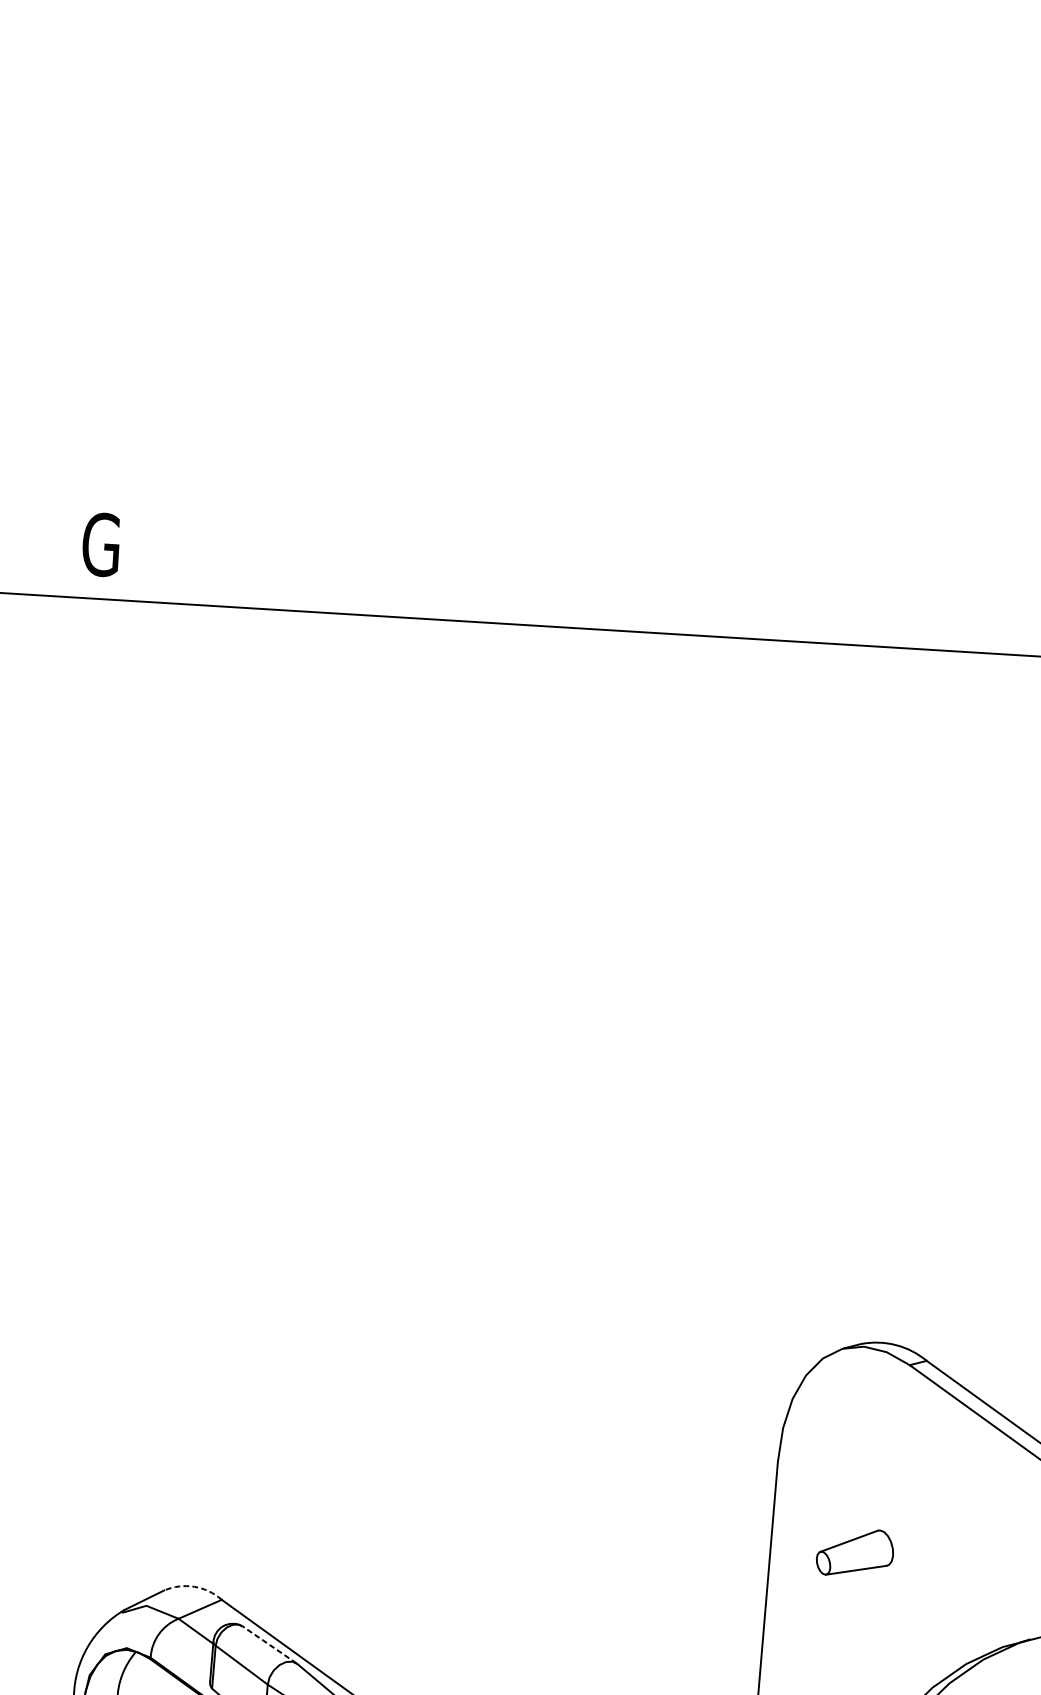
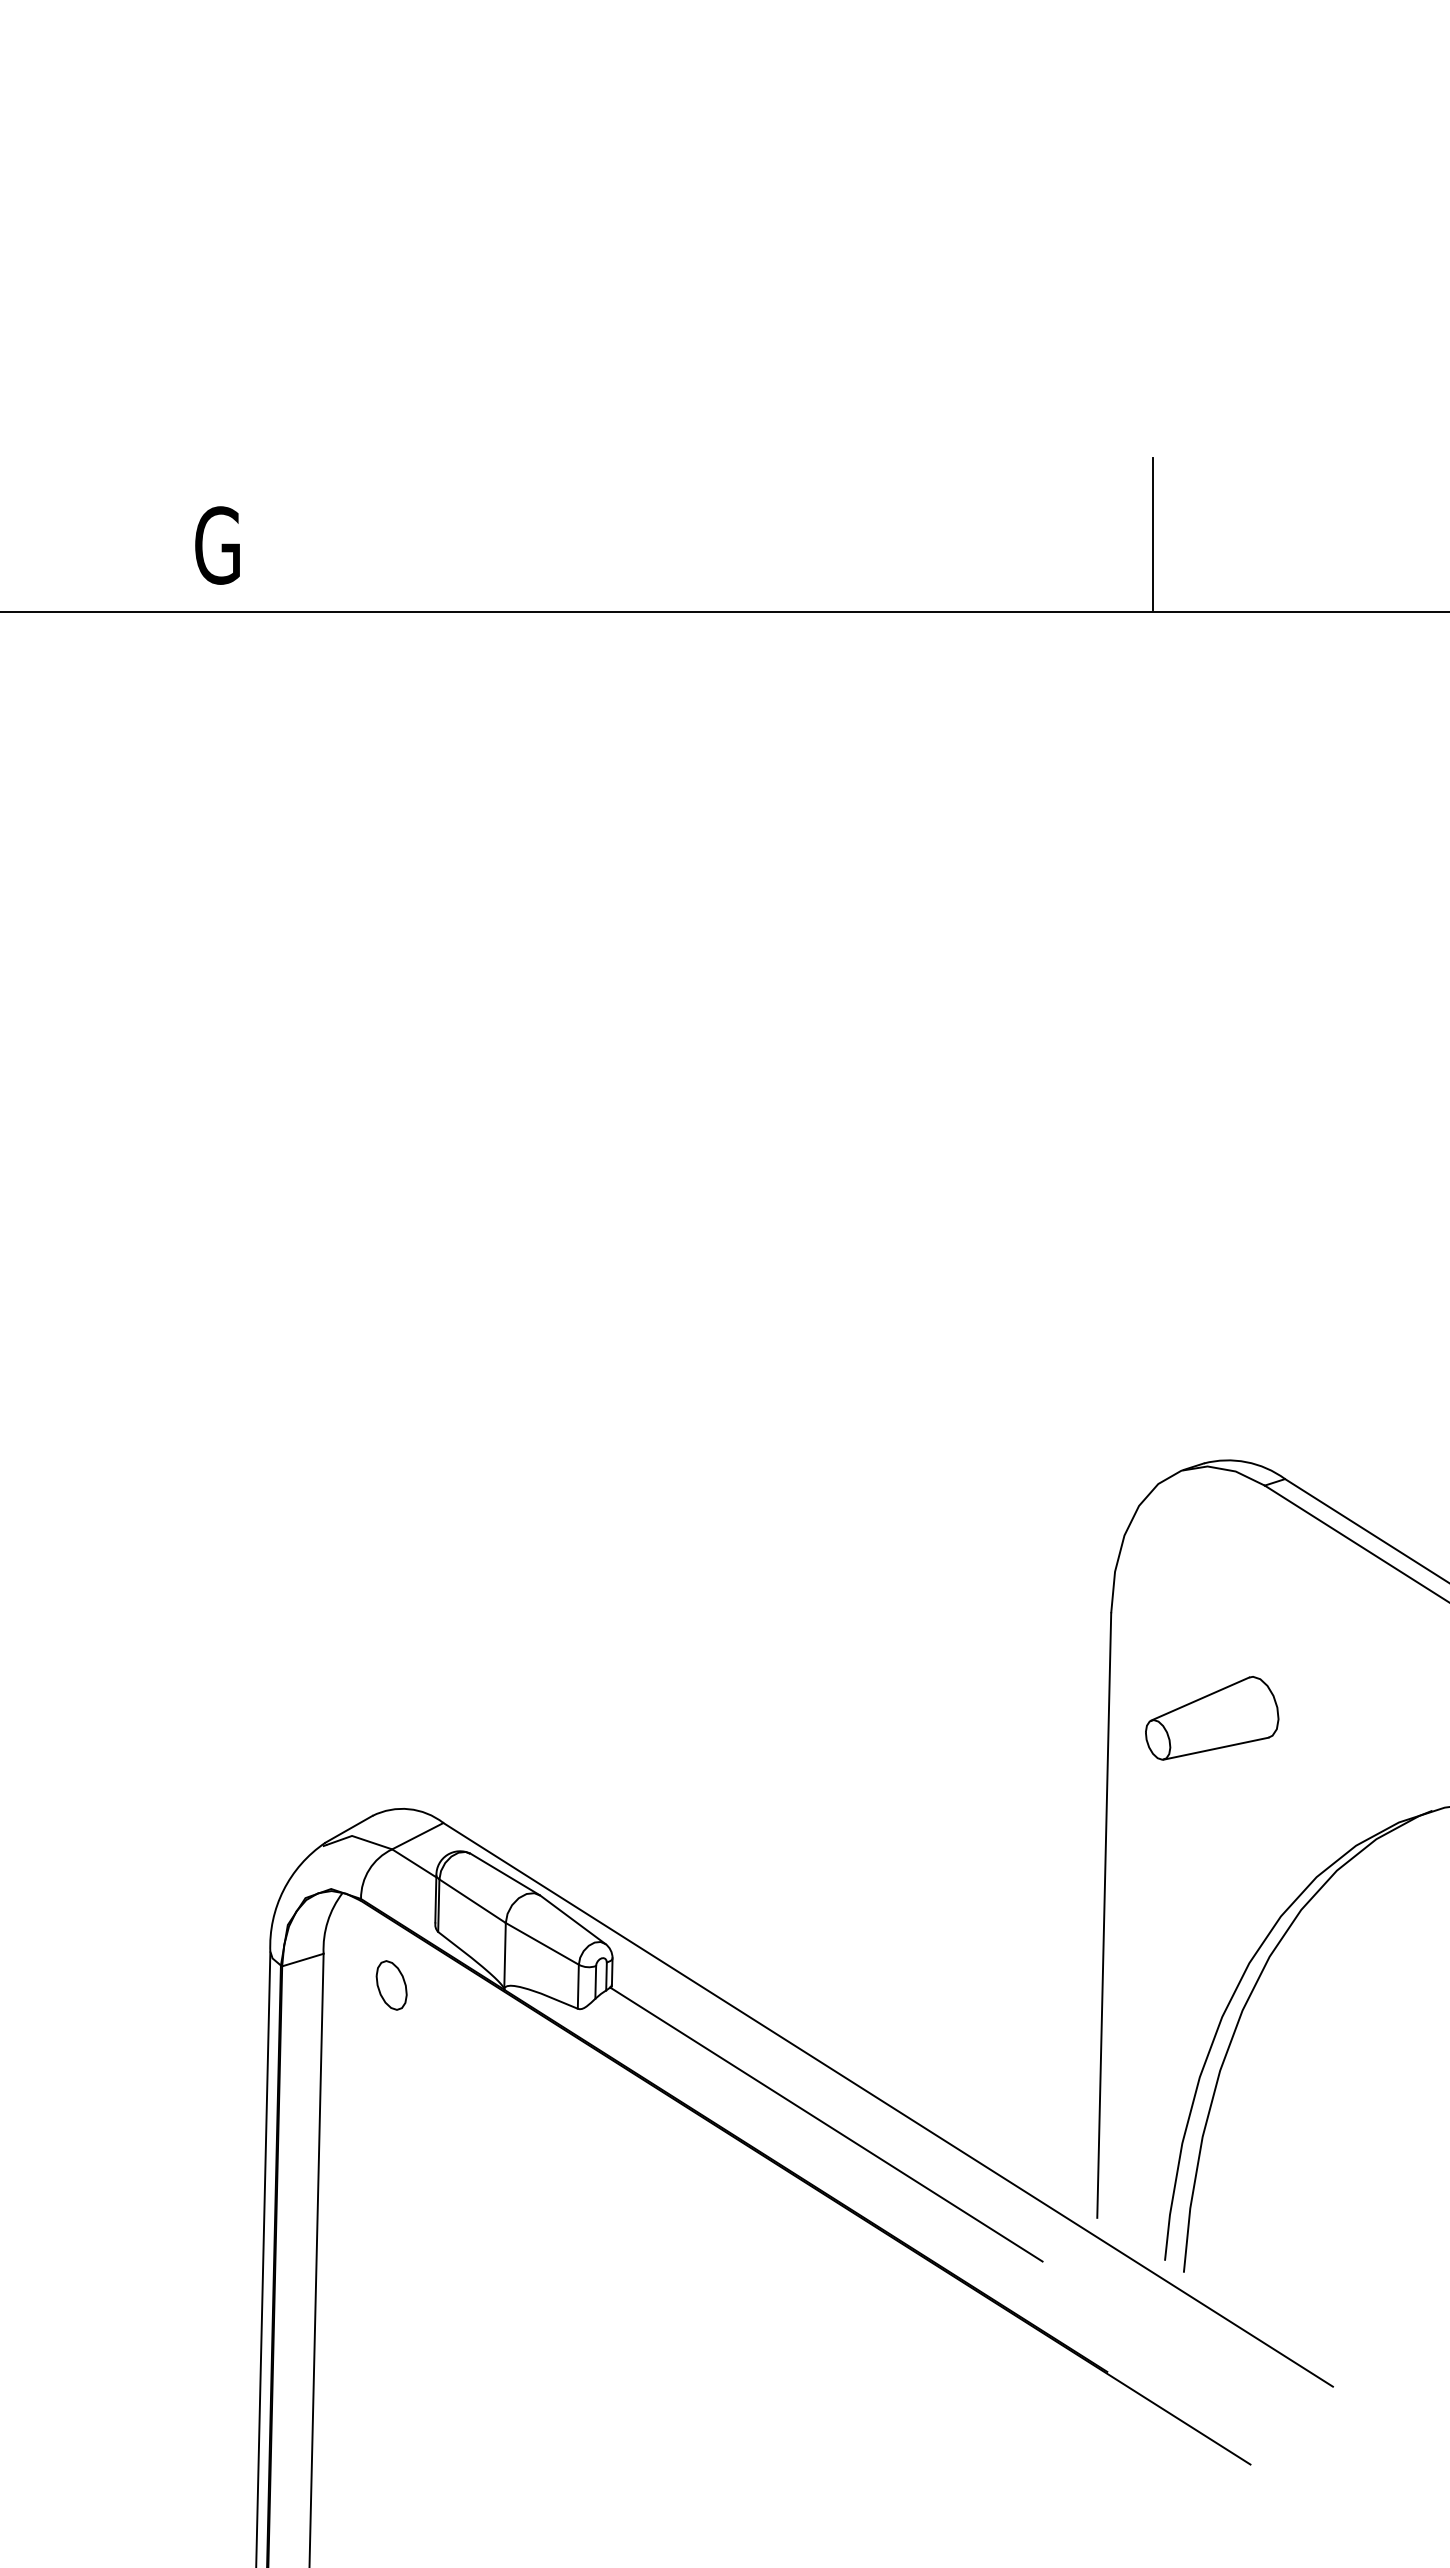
line: (865, 581) -> (1152, 533), added
part: (855, 1552) -> (1212, 1718), size x1.43
arc: (194, 1587) -> (409, 1809), dashed -> solid
line: (269, 1644) -> (504, 1873), dashed -> solid

